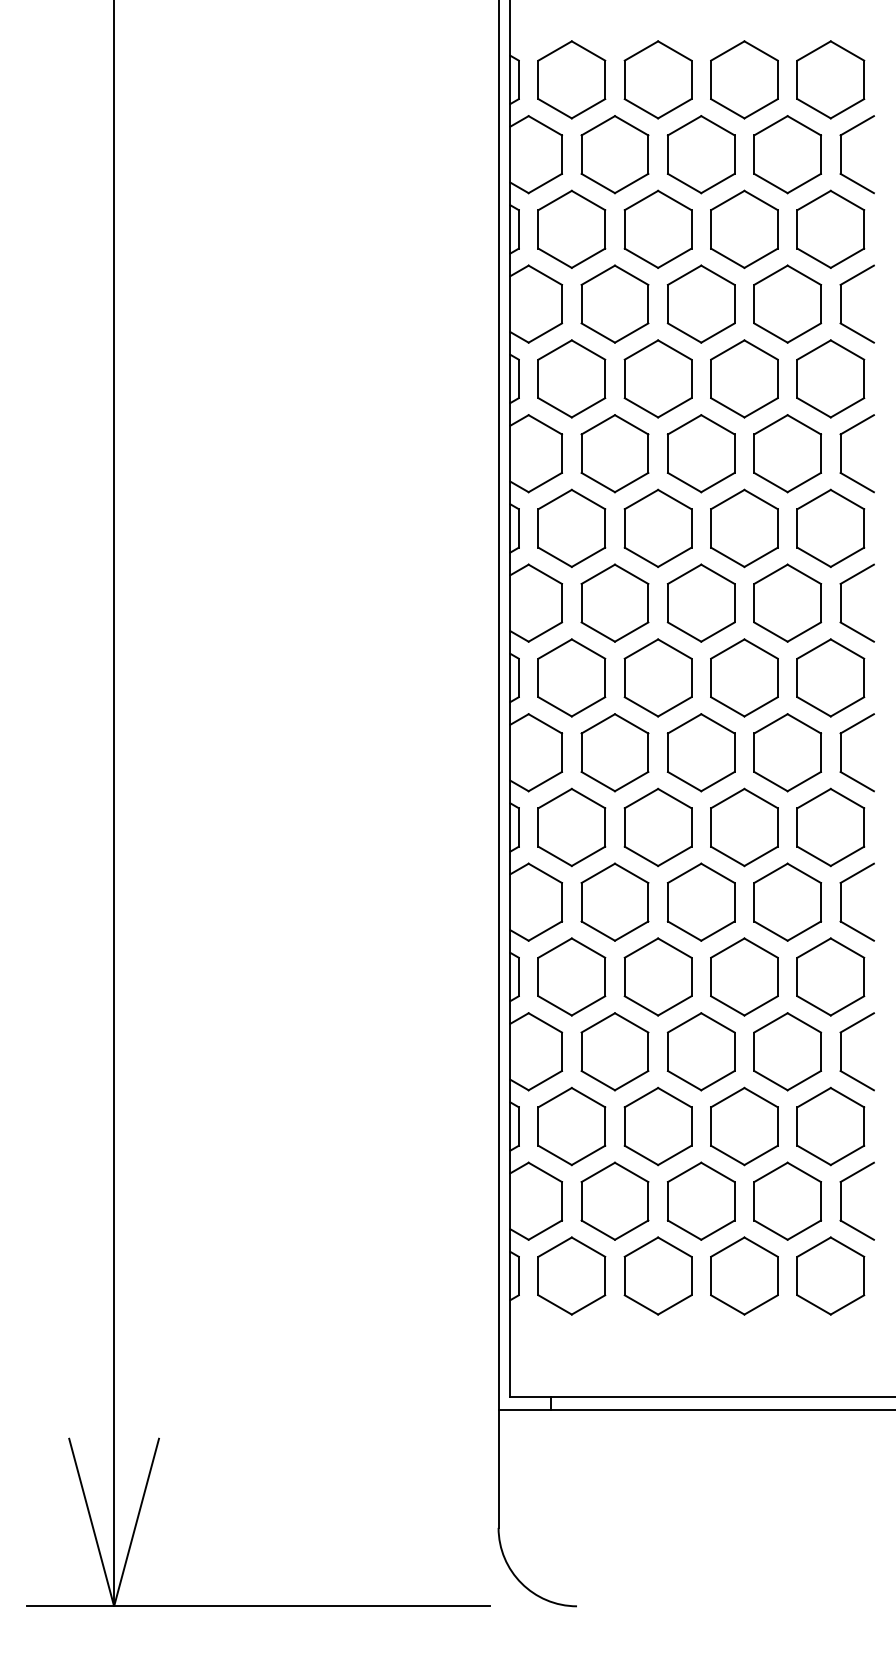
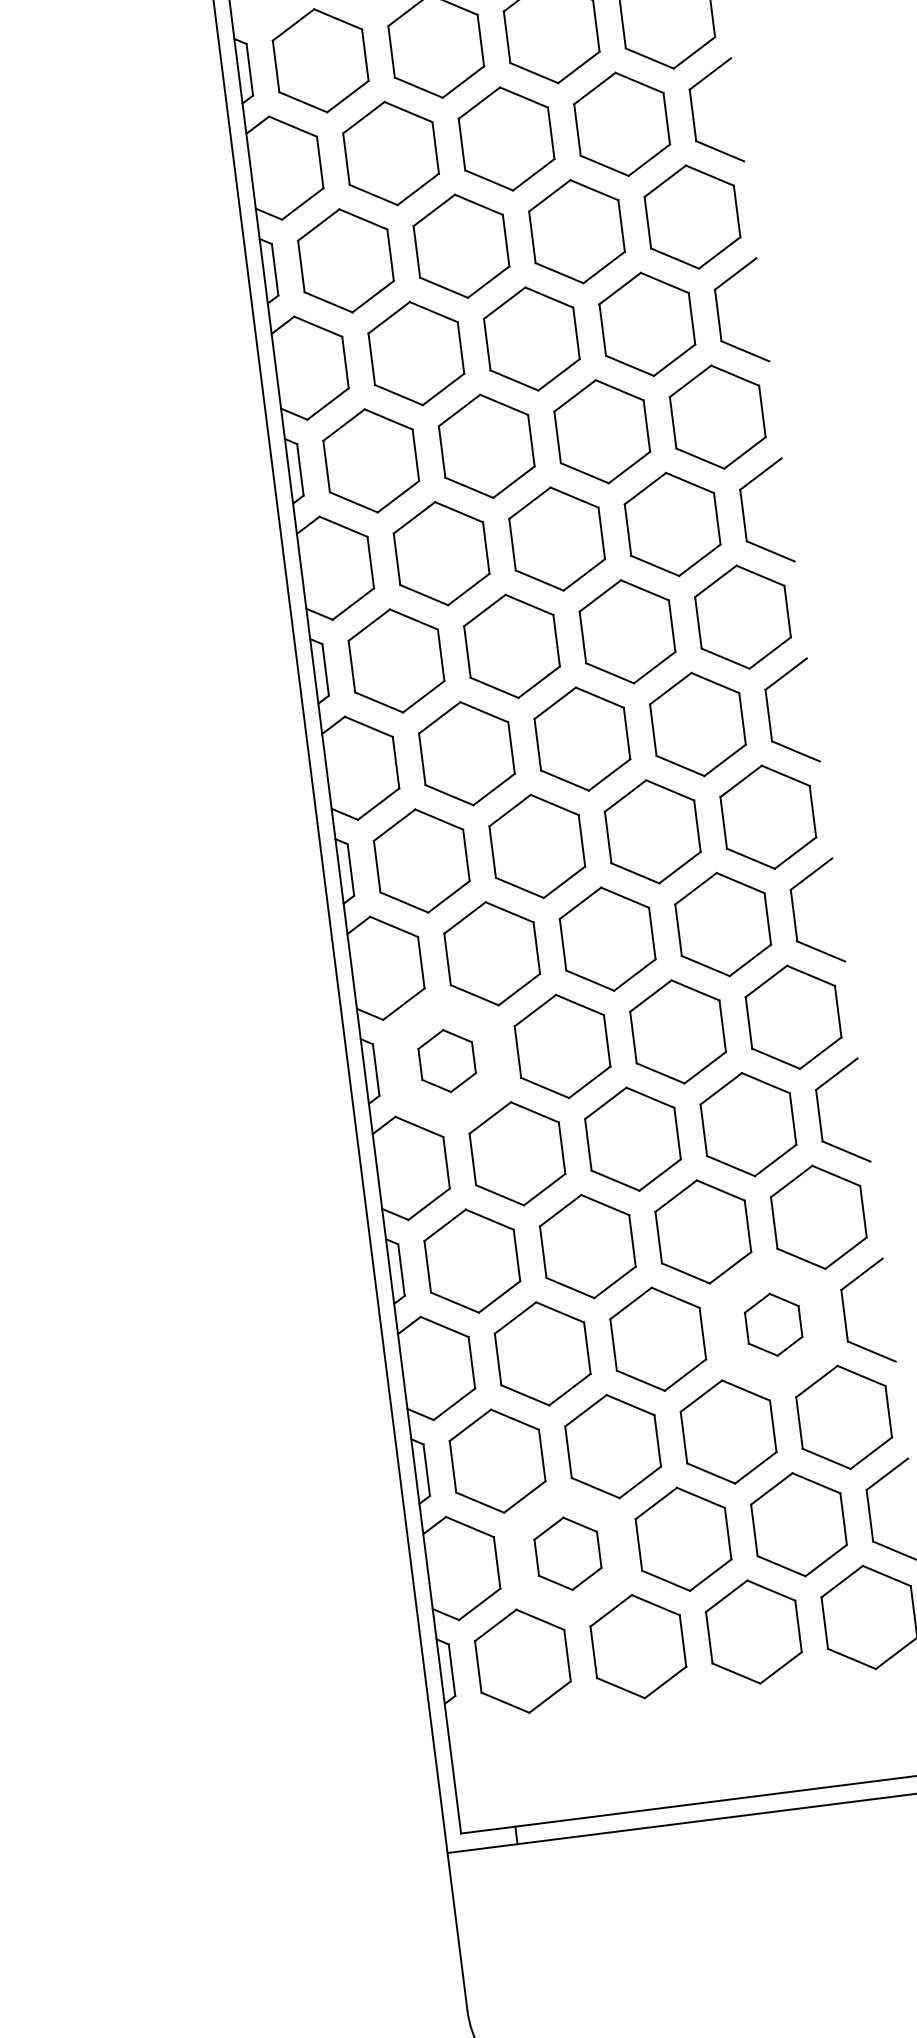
part: (571, 827) -> (446, 1061), size x0.6
part: (787, 1051) -> (773, 1324), size x0.6
part: (614, 1200) -> (567, 1552), size x0.7

